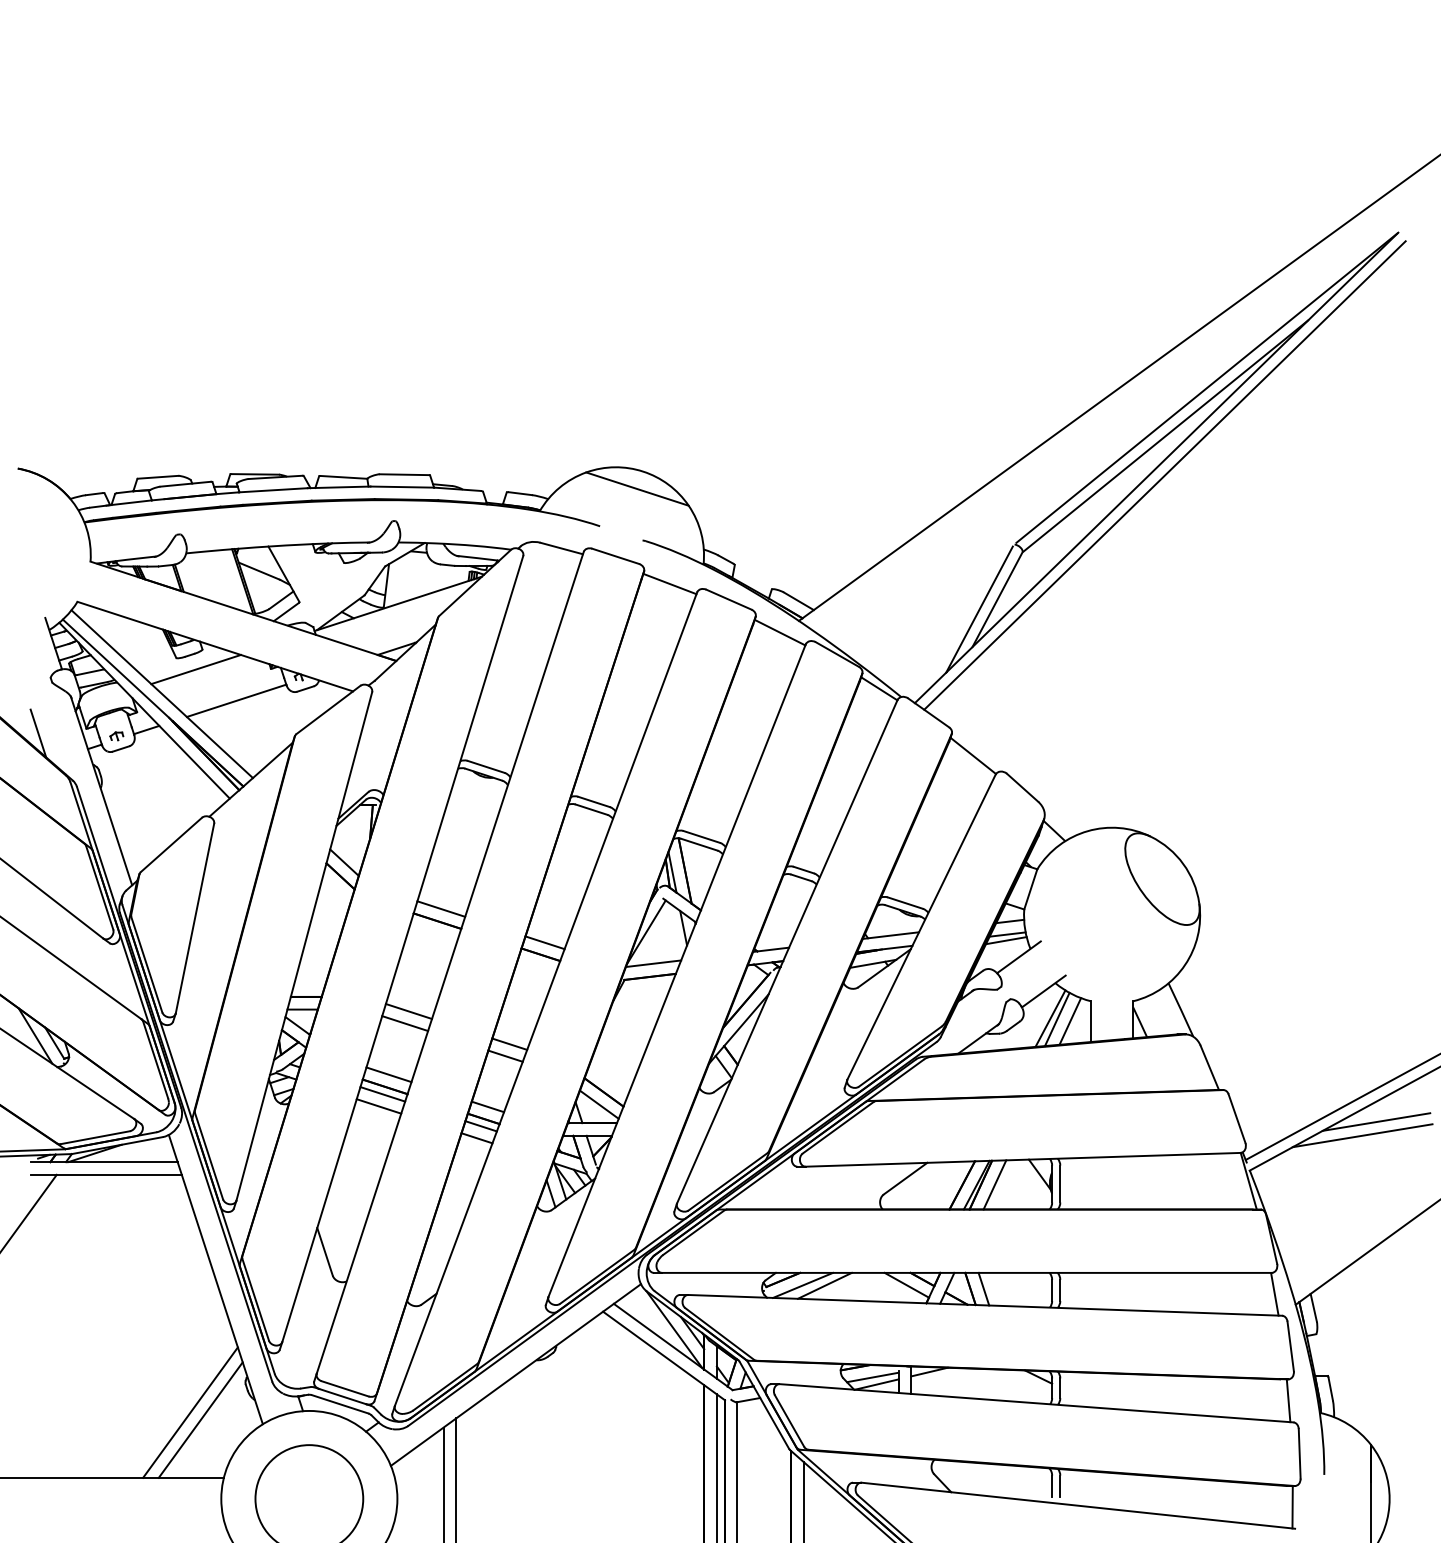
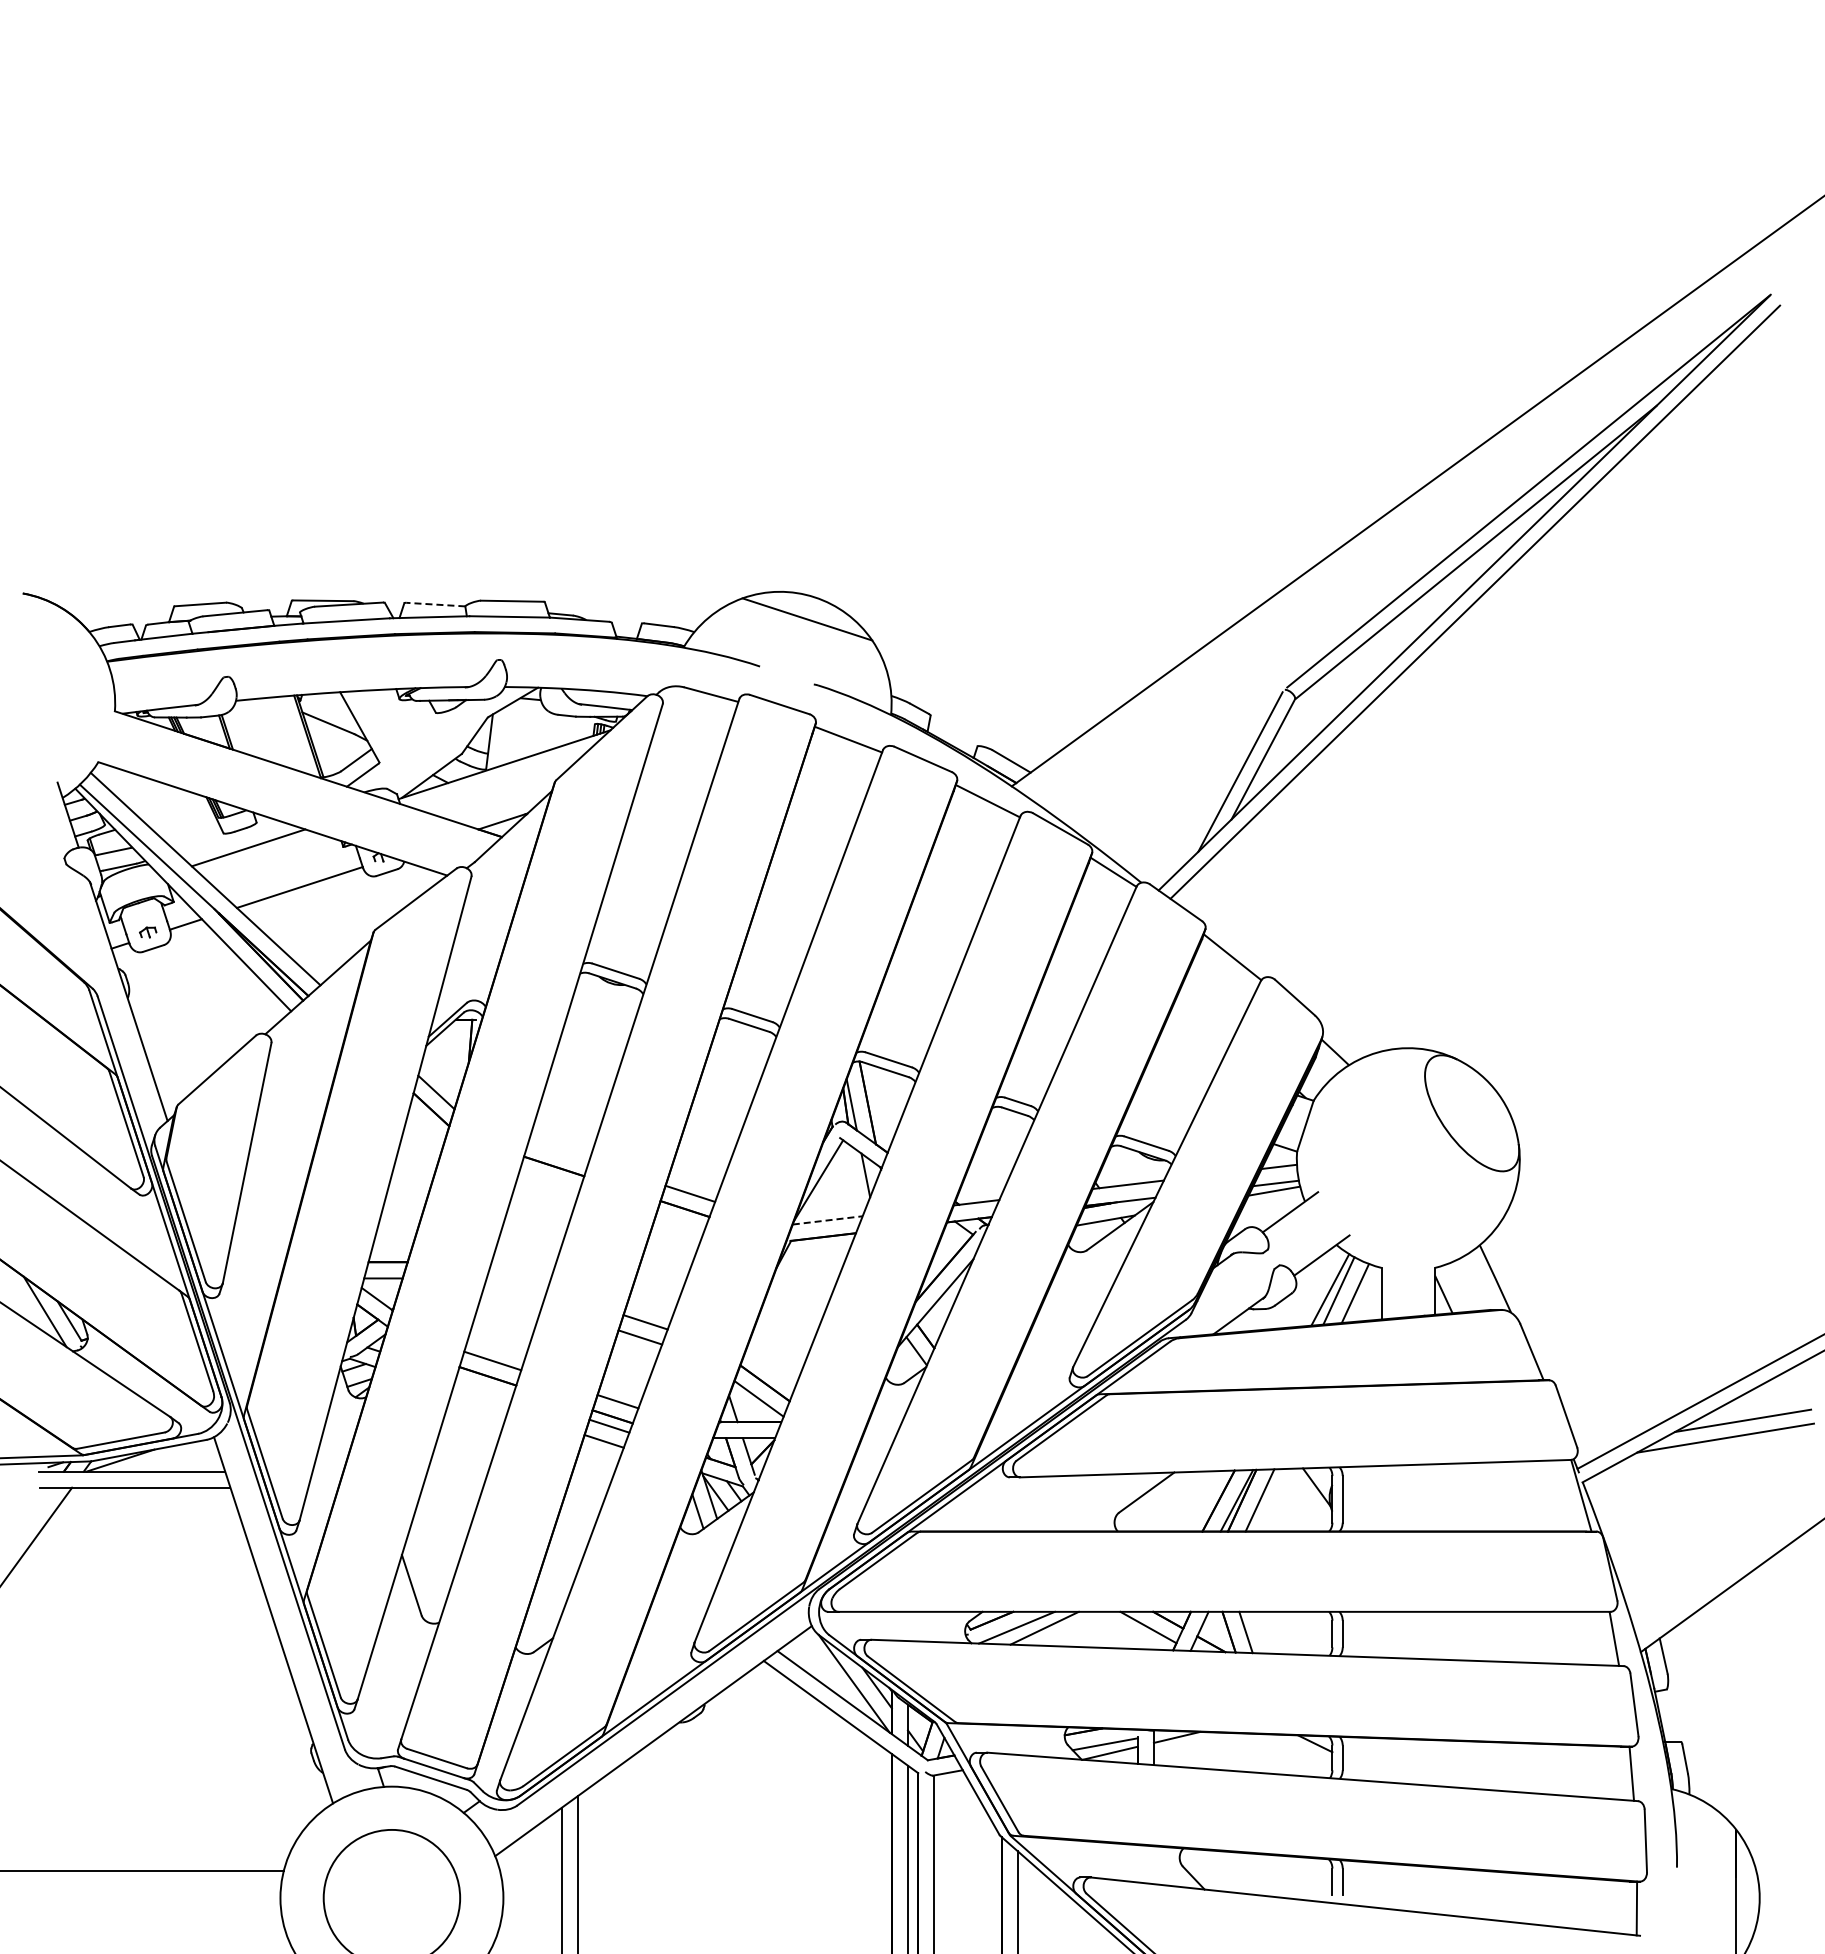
line: (343, 477) -> (435, 604), solid -> dashed
line: (38, 733) -> (48, 928), removed
line: (440, 909) -> (558, 1151), removed
line: (654, 963) -> (828, 1220), solid -> dashed
line: (408, 1011) -> (517, 1280), removed
line: (405, 1023) -> (513, 1295), removed
line: (382, 1094) -> (484, 1385), removed
line: (378, 1105) -> (479, 1400), removed
line: (190, 1412) -> (241, 1788), removed
line: (200, 1420) -> (254, 1798), removed

